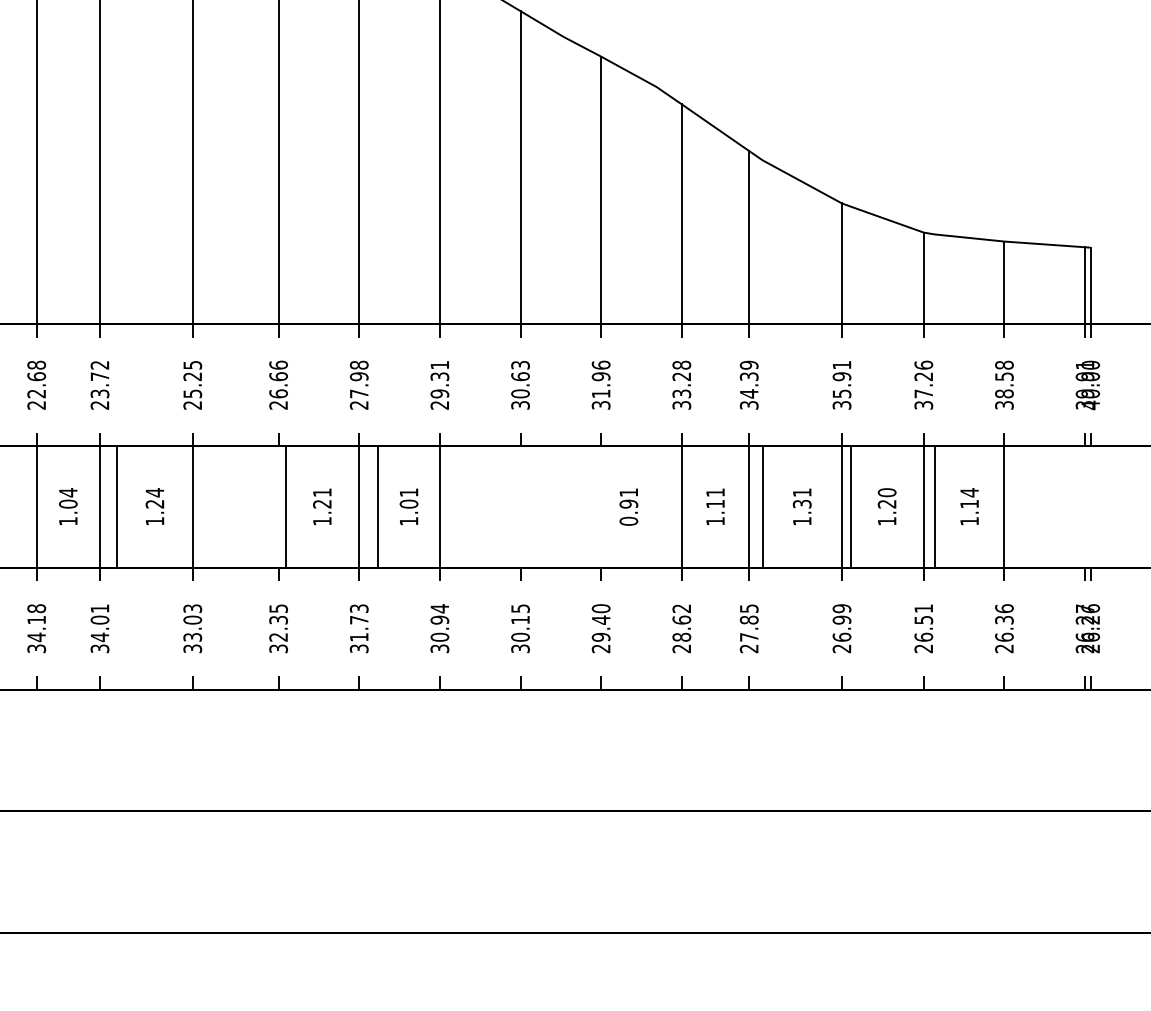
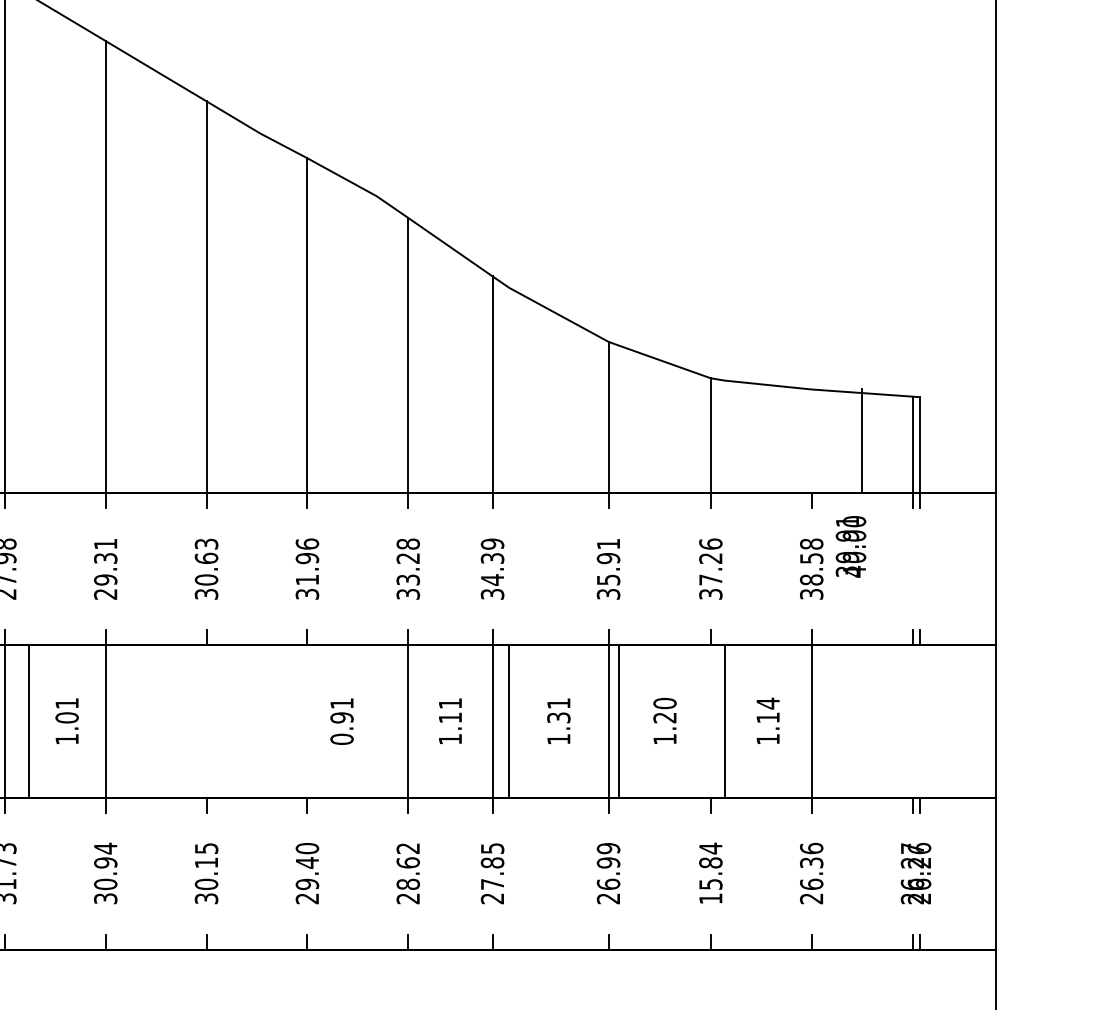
line: (1004, 282) -> (861, 440), moved
text: (1087, 385) -> (850, 546), moved
line: (923, 506) -> (710, 720), removed
text: (923, 628) -> (710, 873), 26.51 -> 15.84

